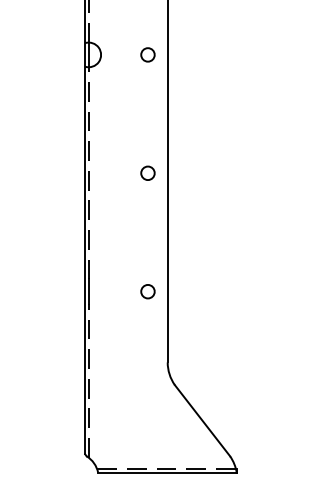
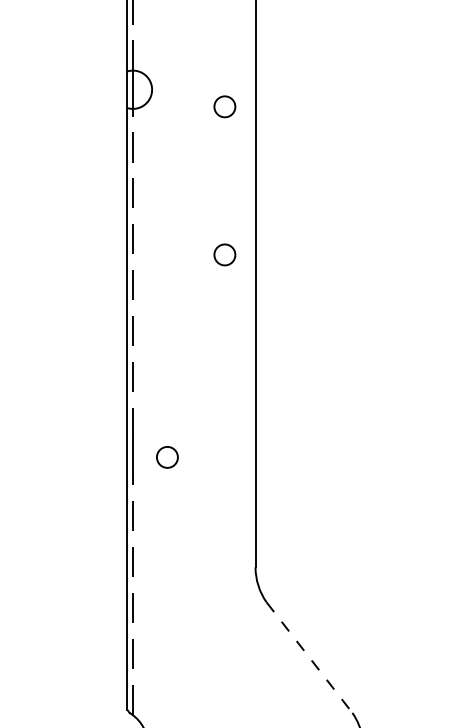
circle: (147, 54) -> (224, 106), moved
circle: (147, 172) -> (224, 253), moved
circle: (147, 291) -> (166, 457), moved
line: (202, 421) -> (309, 658), solid -> dashed

